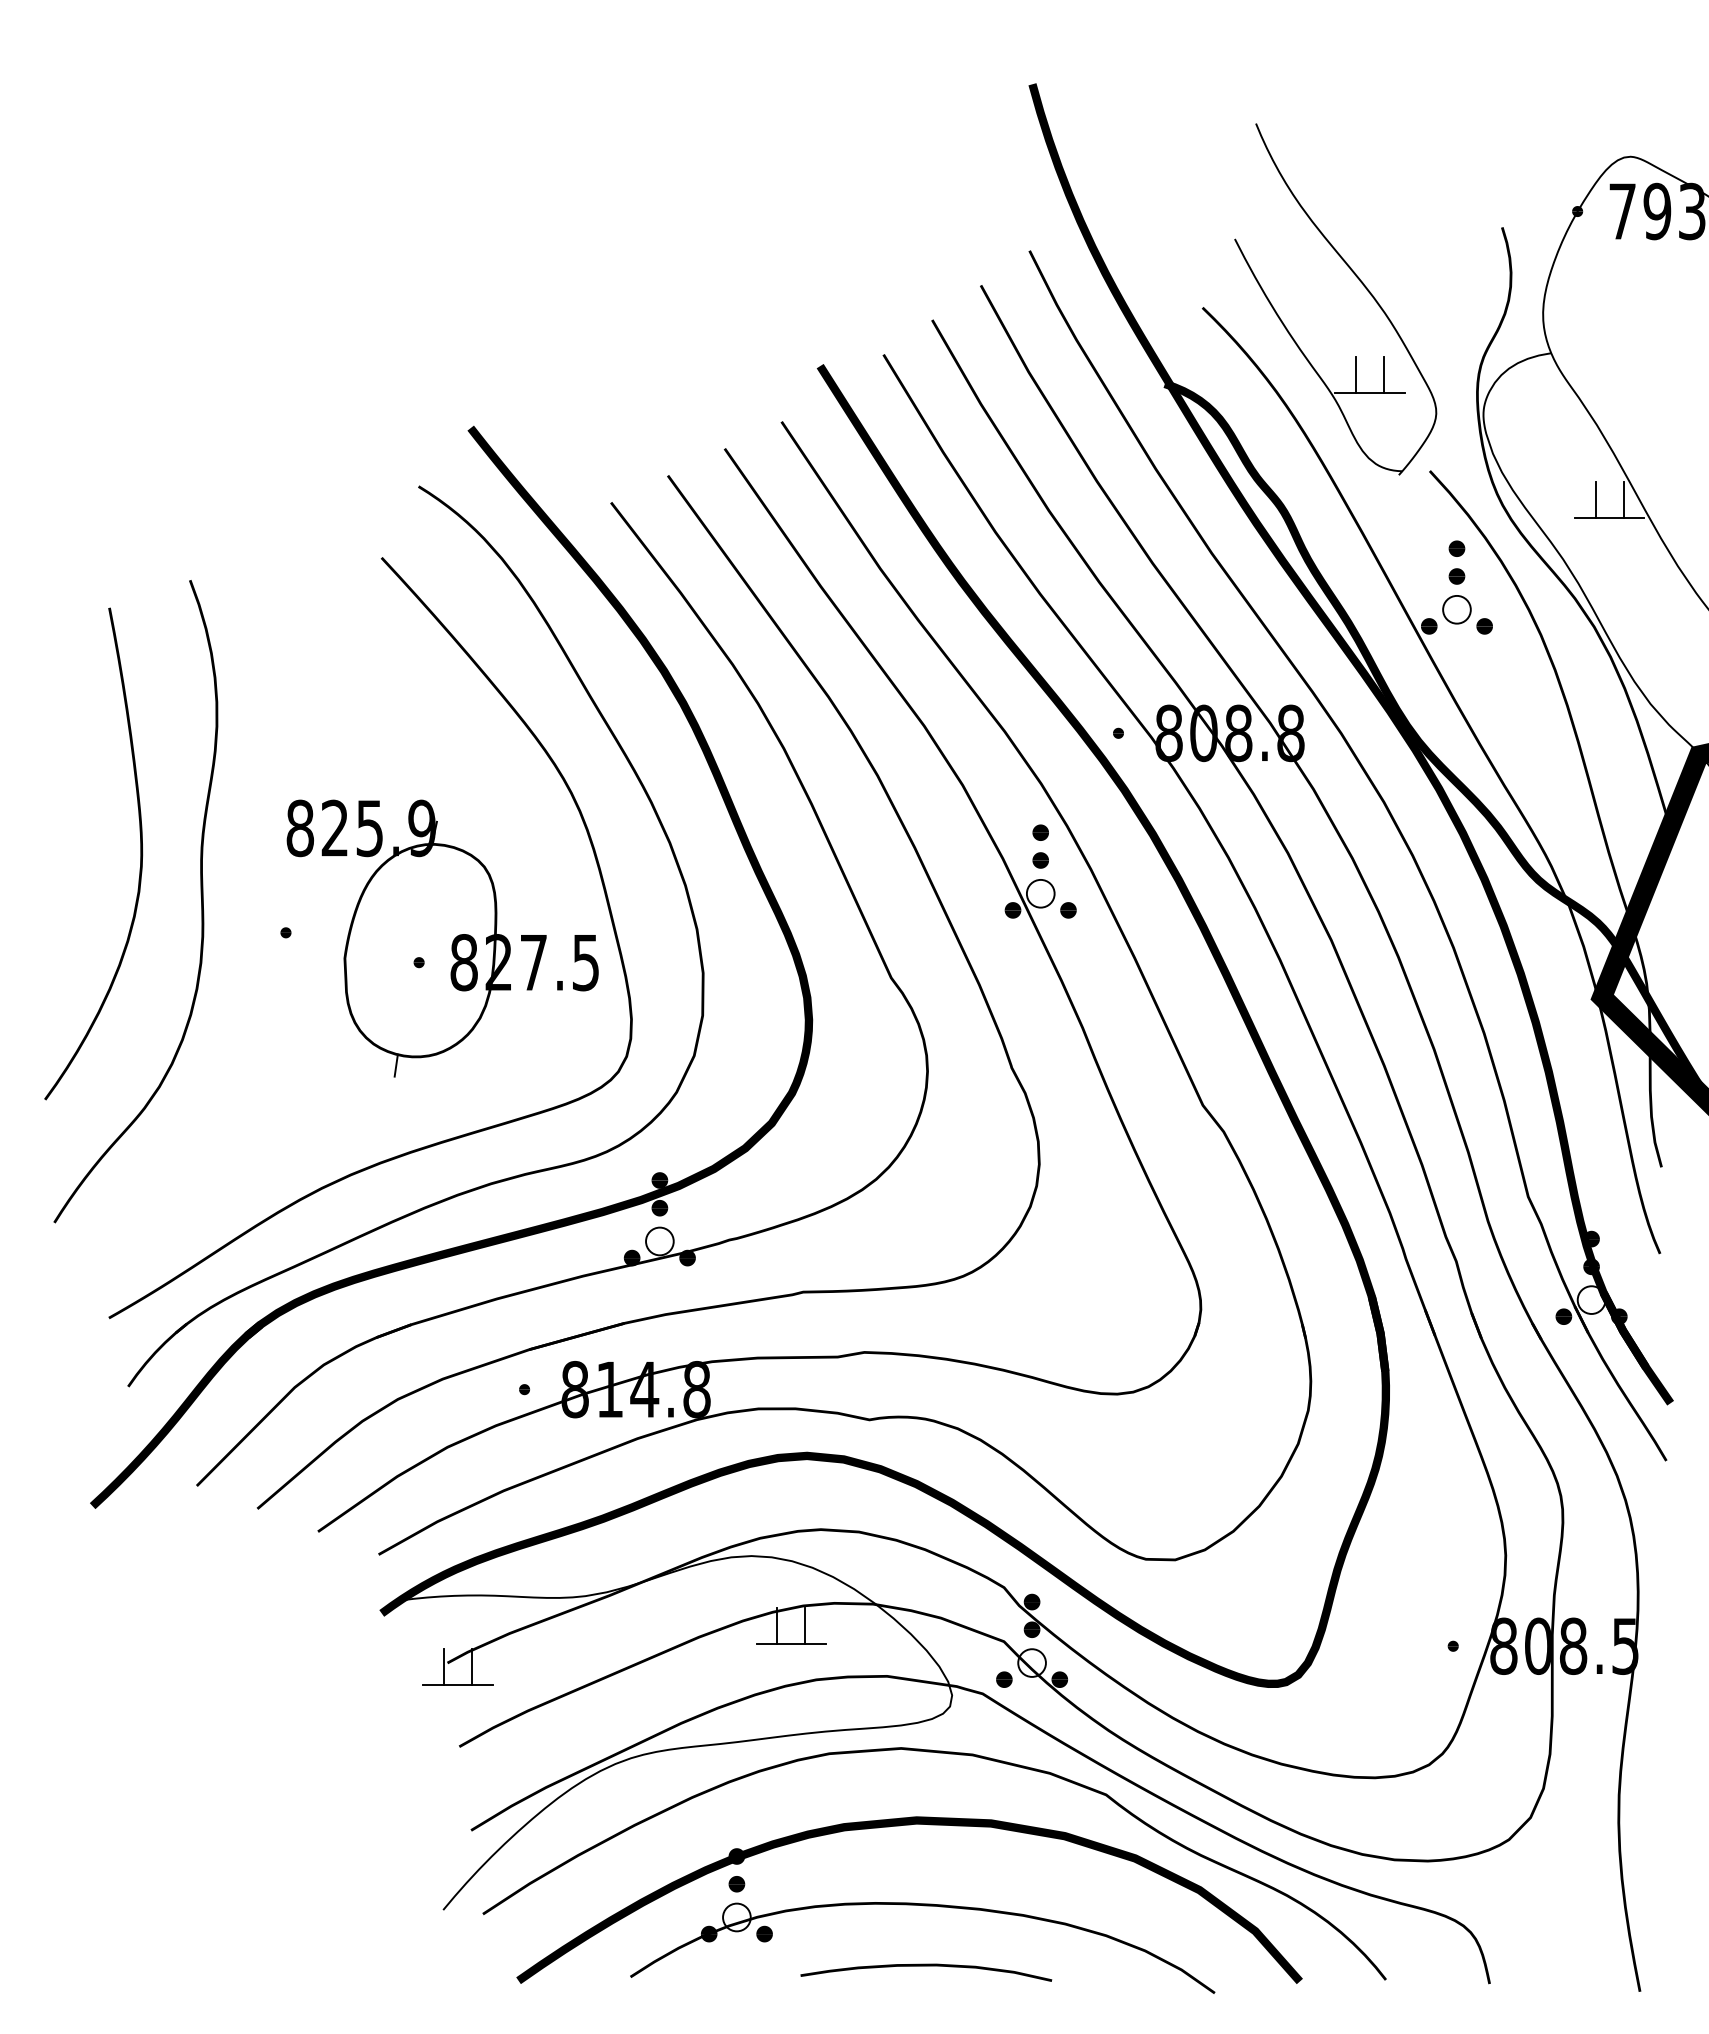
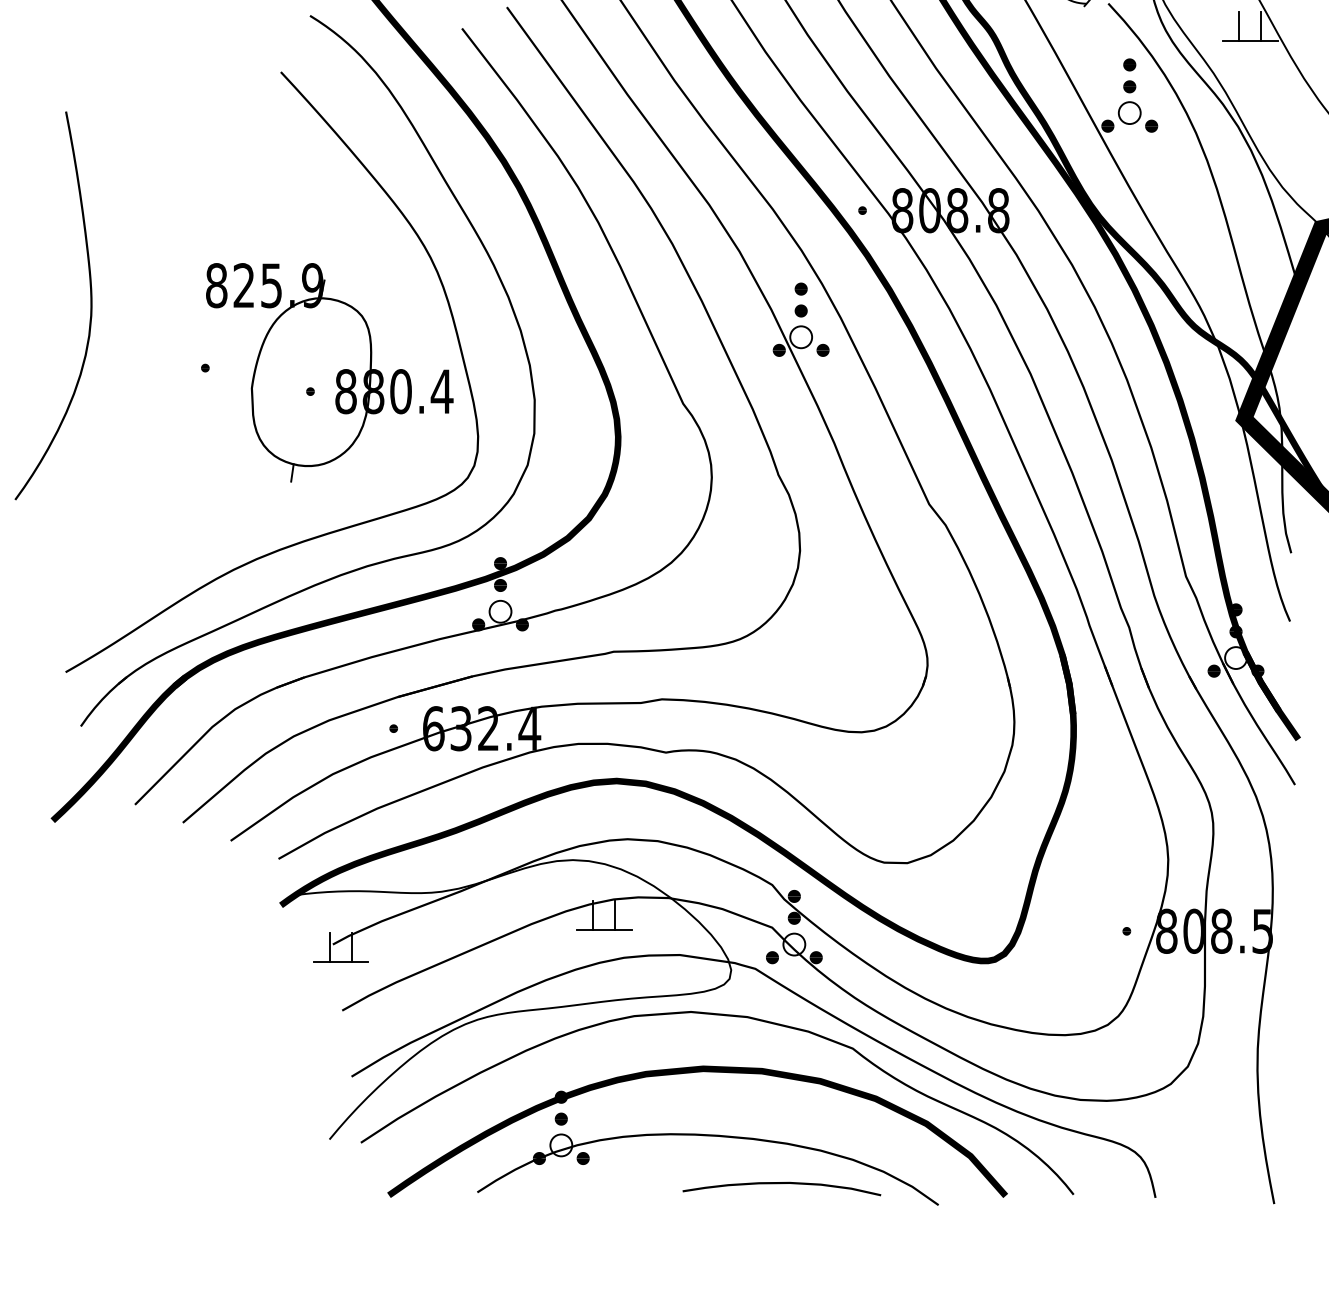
curve: (200, 896) -> (137, 339), removed
text: (542, 962) -> (407, 391), 827.5 -> 880.4
text: (636, 1389) -> (482, 728), 814.8 -> 632.4
curve: (926, 1966) -> (782, 1184), moved

